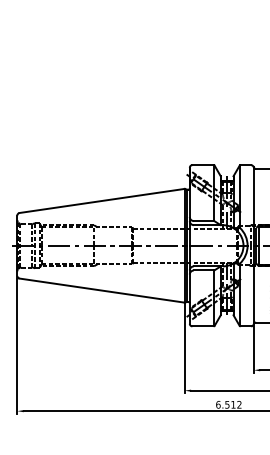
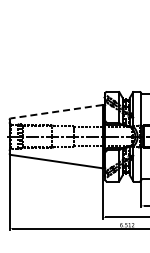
line: (101, 200) -> (56, 111), solid -> dashed

